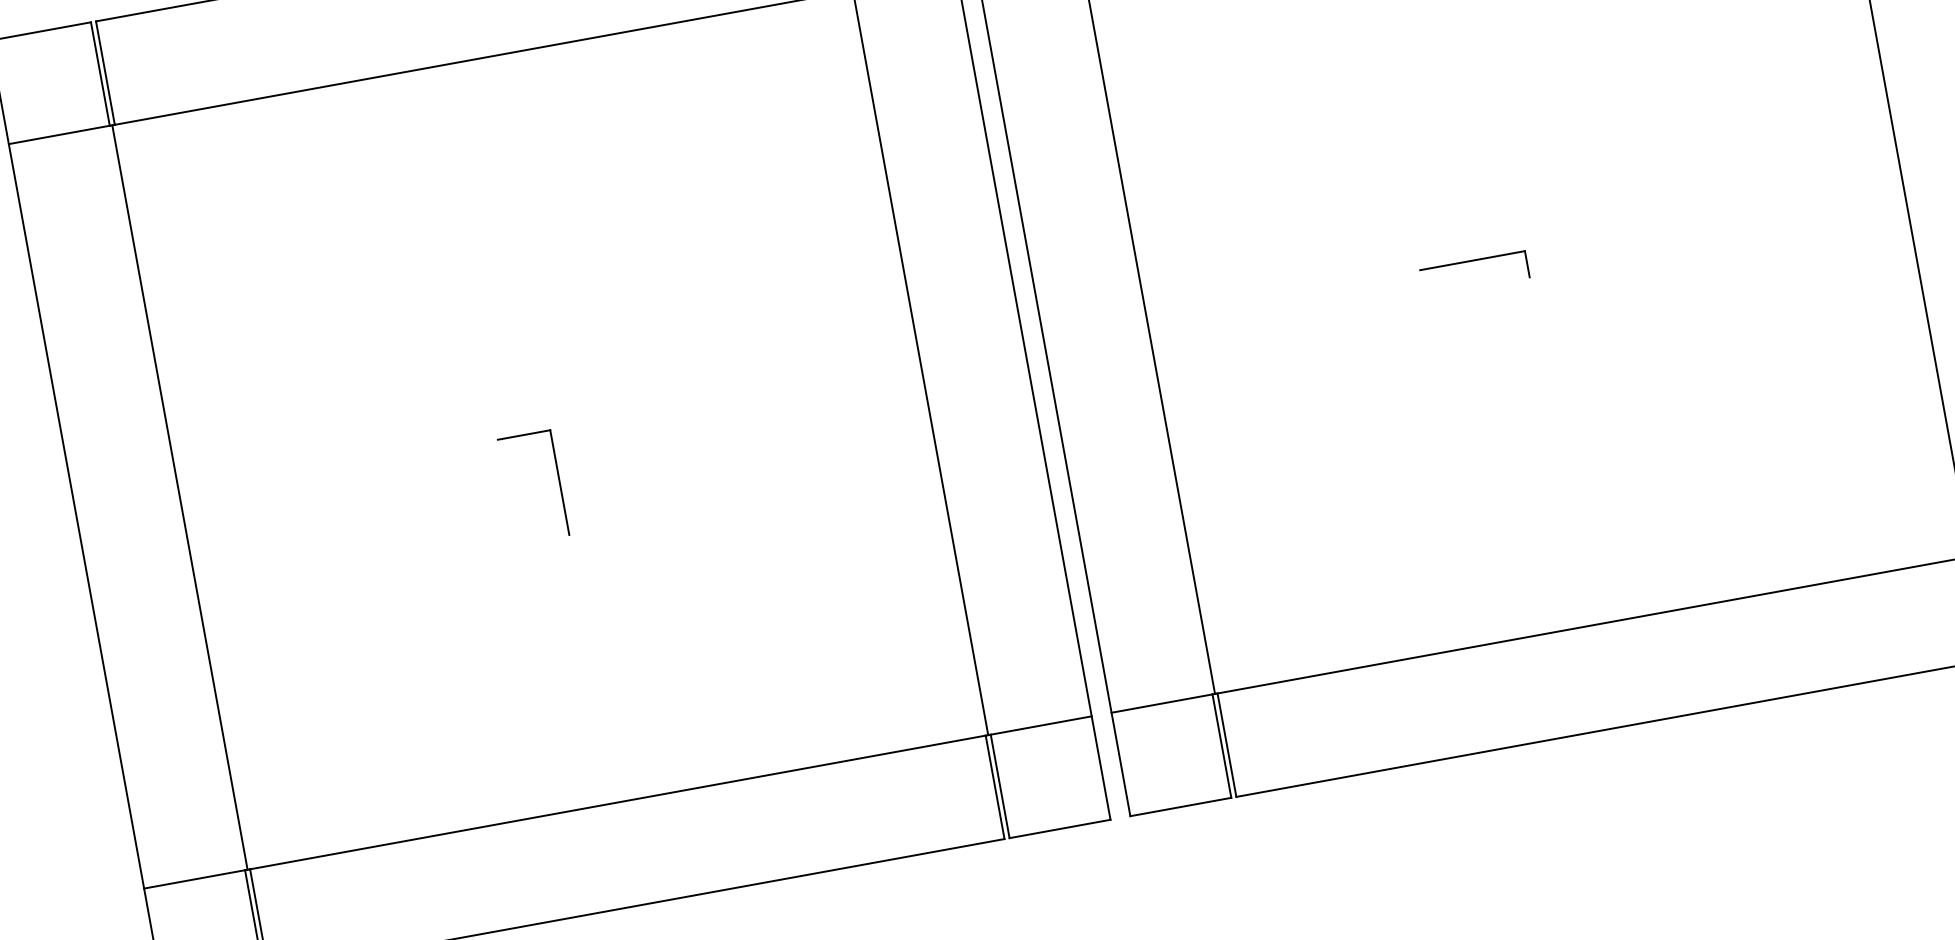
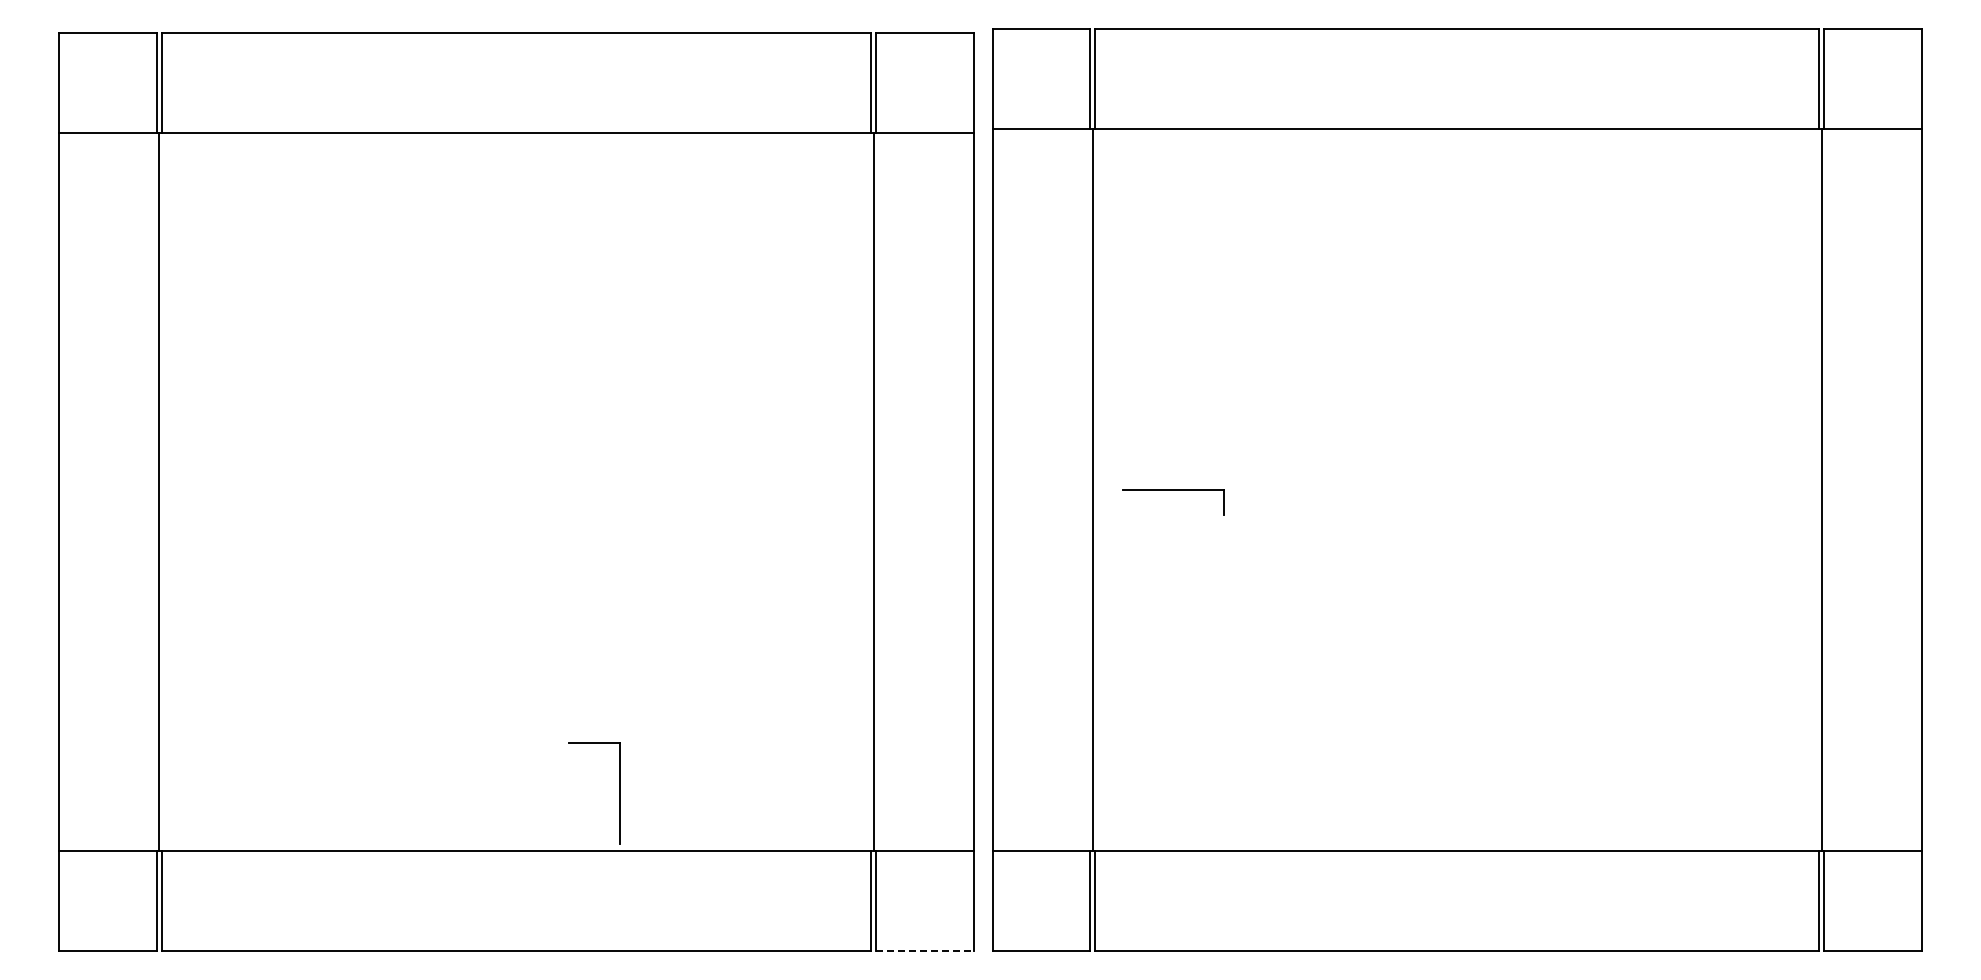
part: (1472, 261) -> (1173, 490), moved
part: (559, 482) -> (619, 793), moved
line: (1059, 828) -> (924, 950), solid -> dashed

